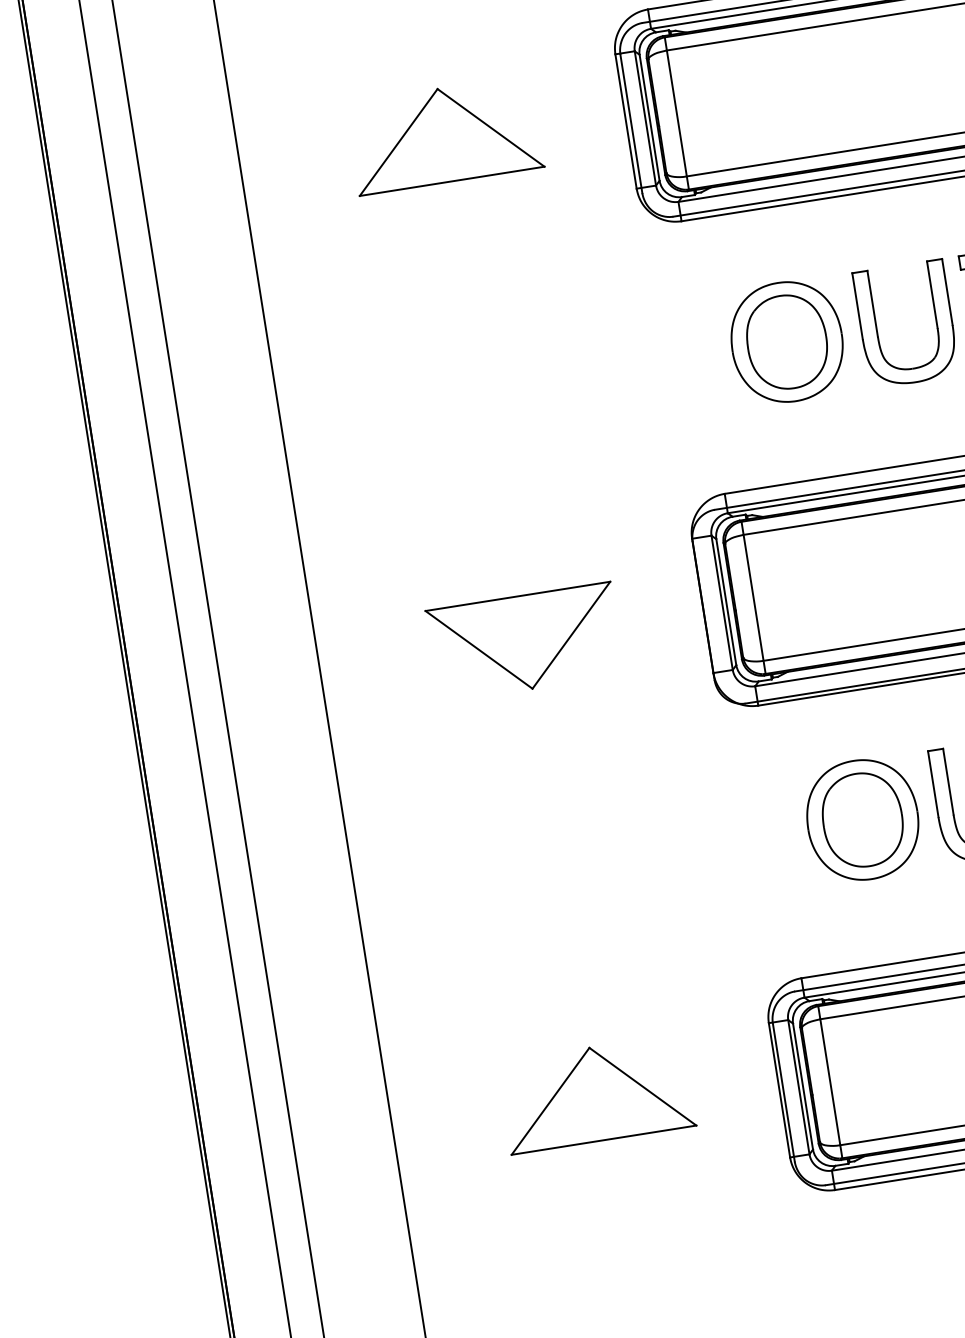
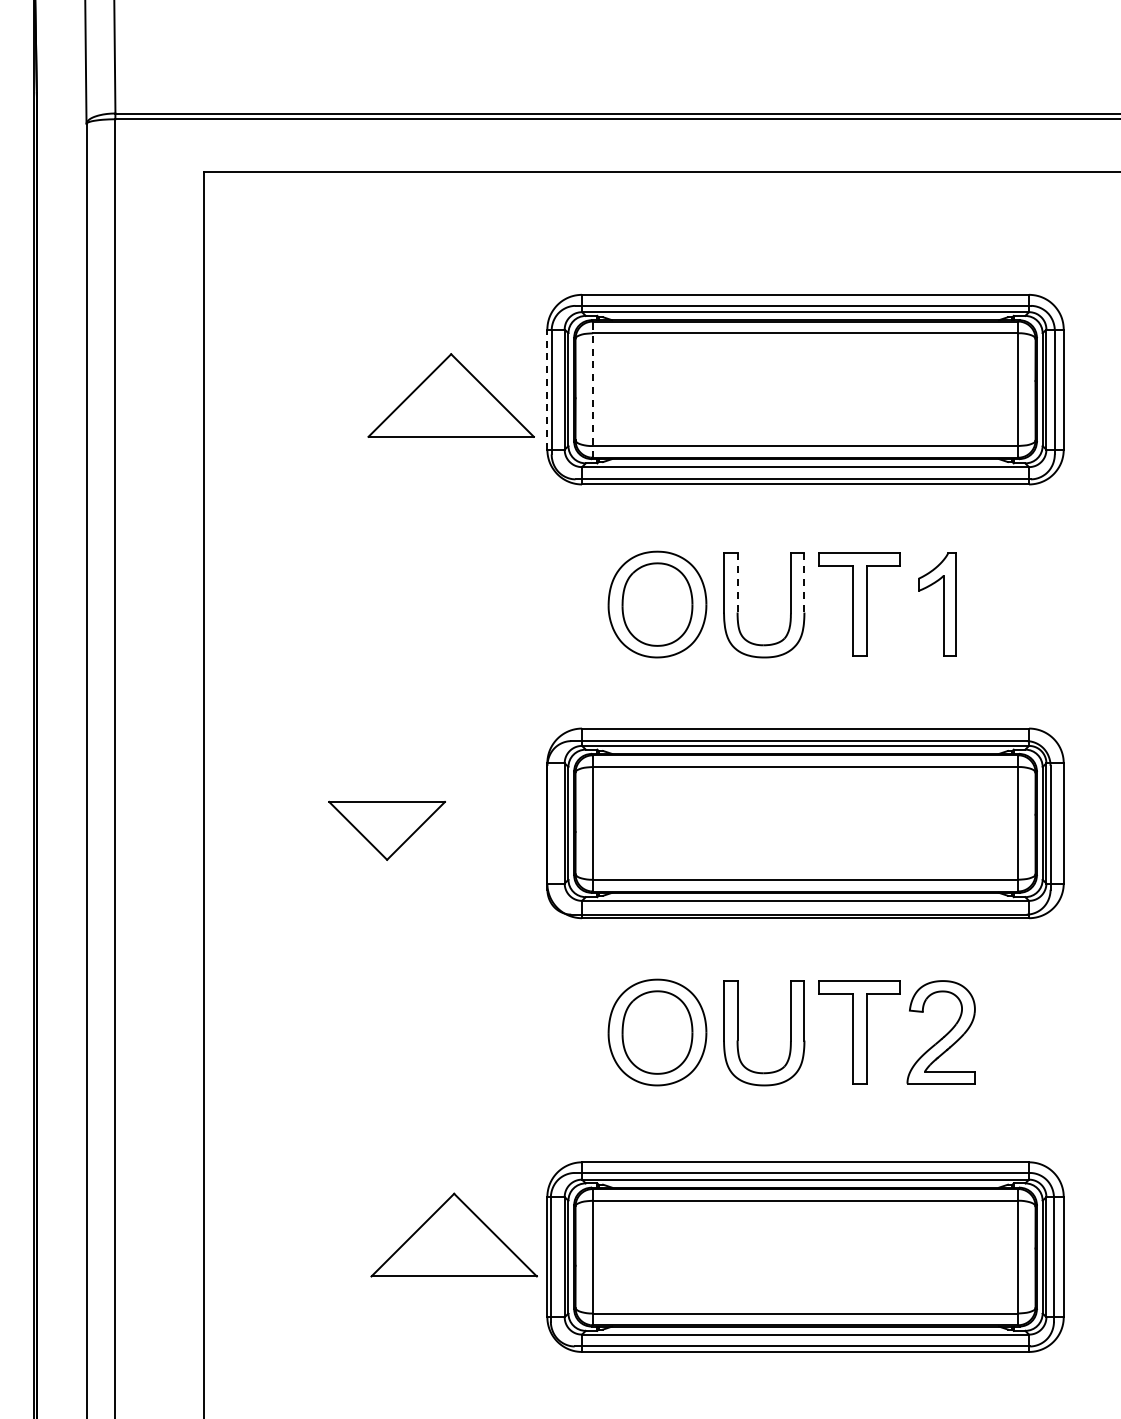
line: (676, 113) -> (592, 389), solid -> dashed
line: (626, 121) -> (547, 389), solid -> dashed
part: (444, 135) -> (450, 395), moved
line: (947, 292) -> (804, 583), solid -> dashed
line: (872, 304) -> (737, 583), solid -> dashed
part: (524, 642) -> (386, 830), size x0.7
part: (595, 1093) -> (453, 1234), moved

